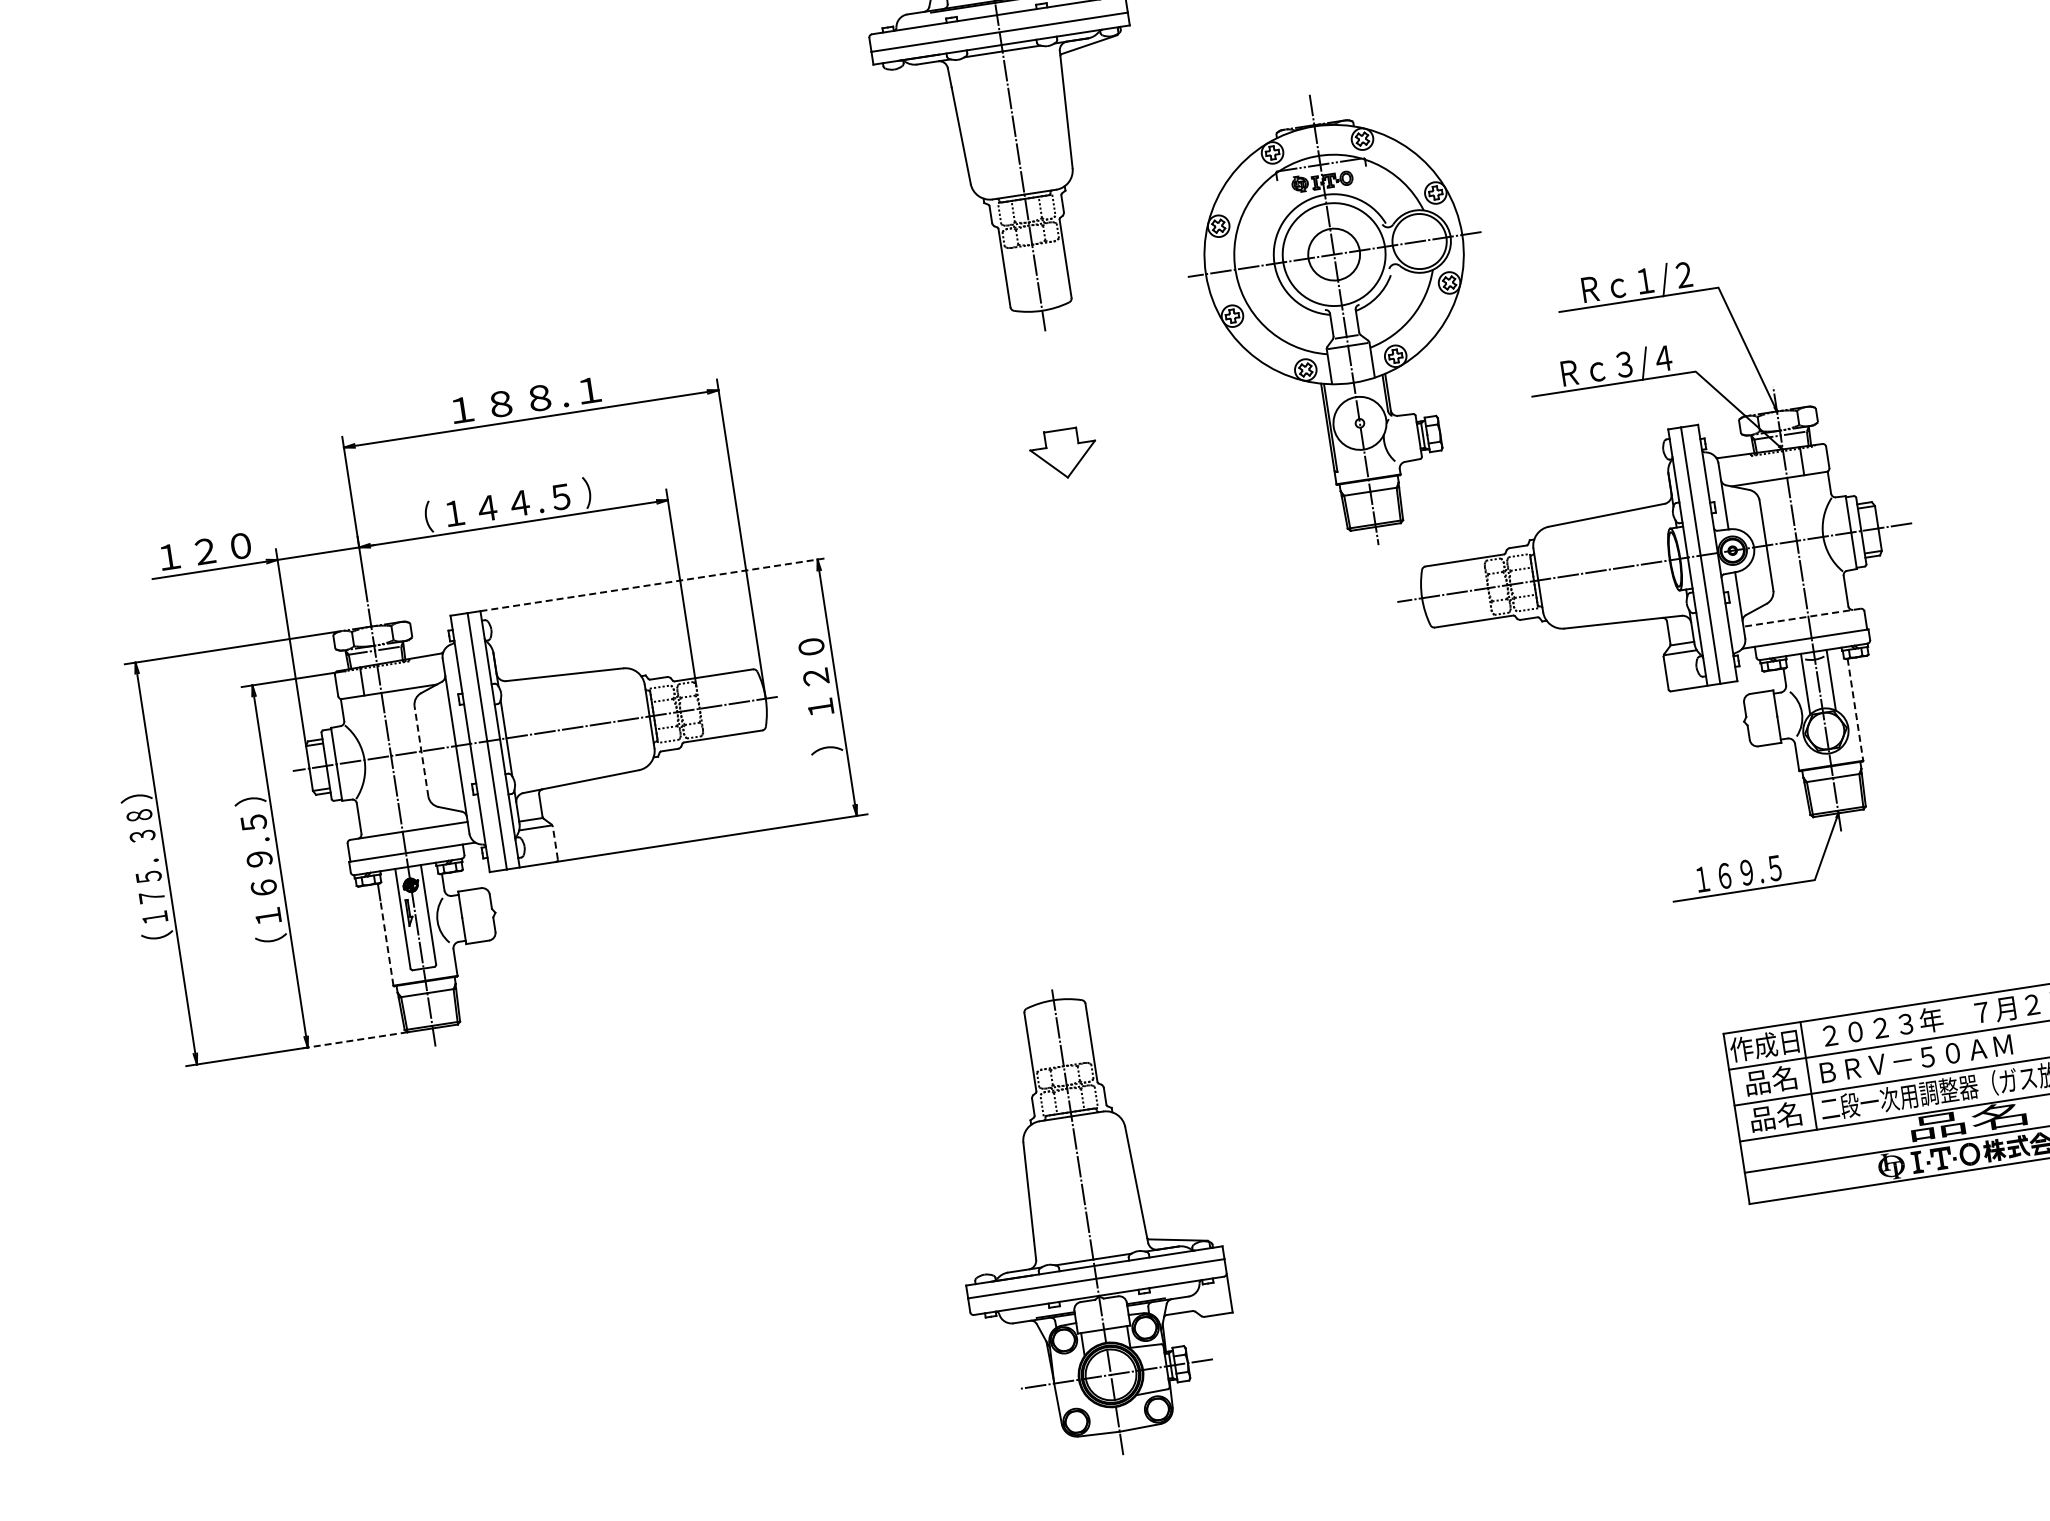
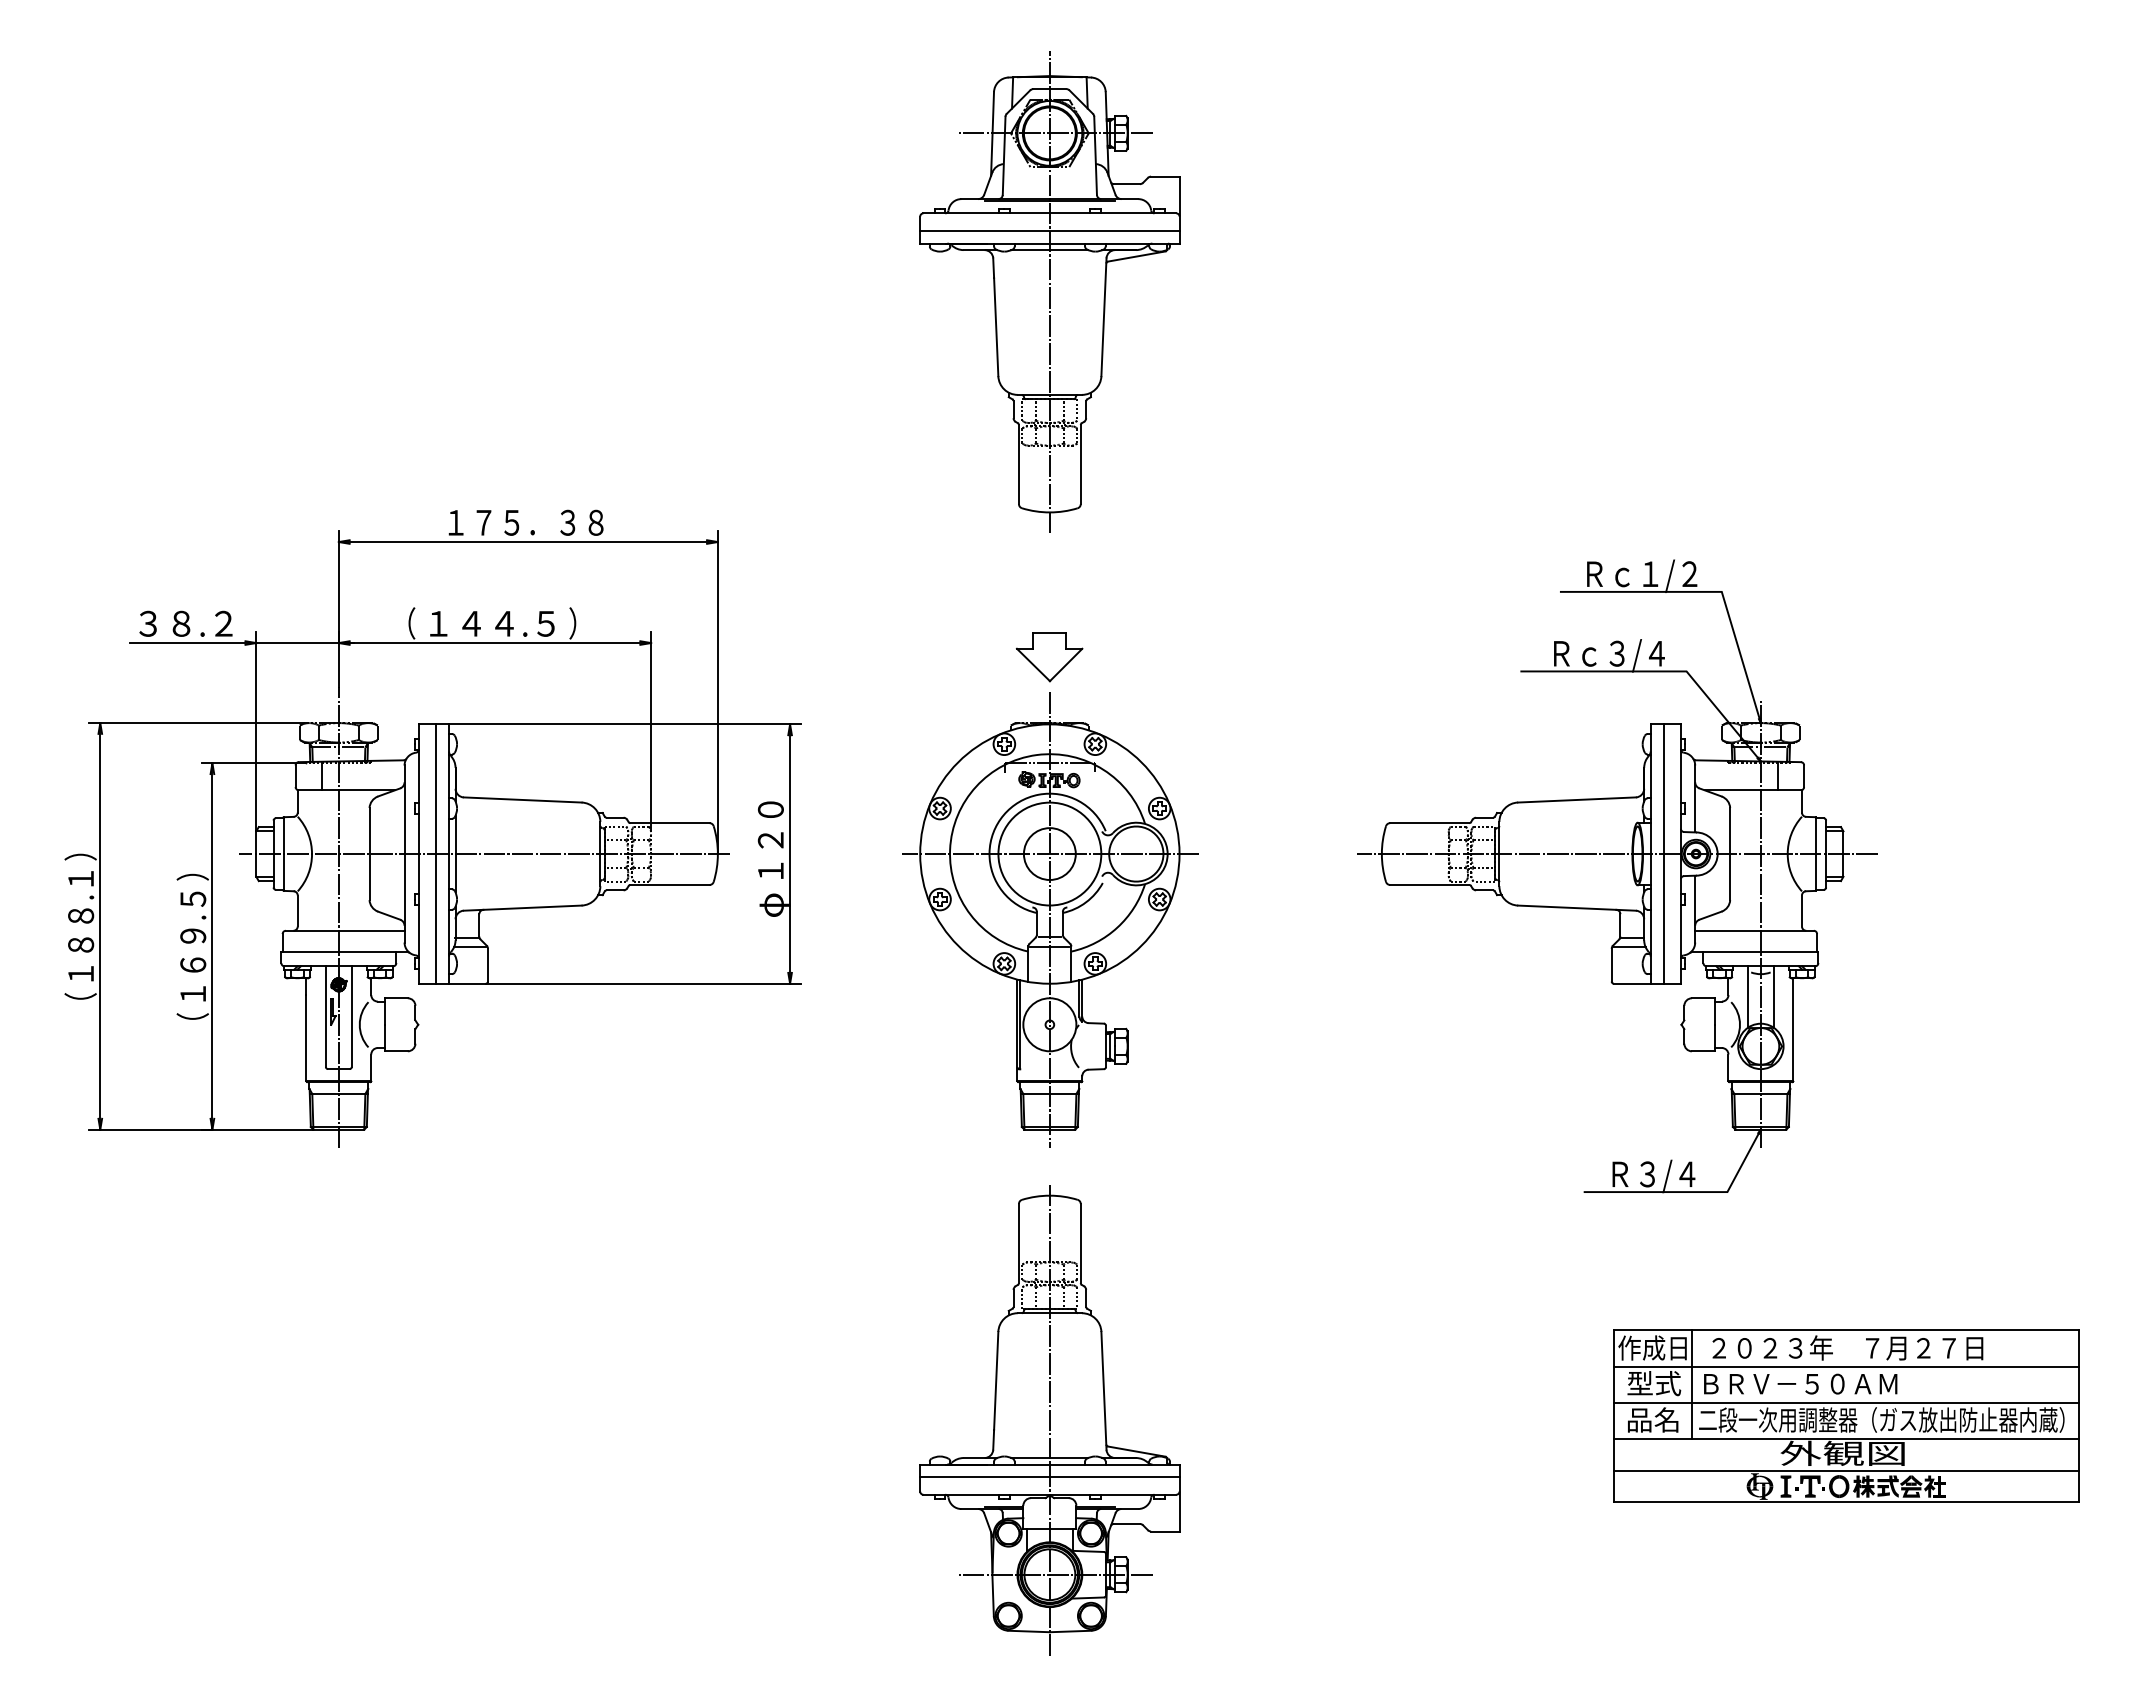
part: (1344, 319) -> (1050, 919), moved
text: (525, 400) -> (525, 522), １８８.１ -> １７５．３８
text: (204, 551) -> (185, 623), １２０ -> ３８.２
line: (653, 584) -> (624, 724), dashed -> solid
line: (1802, 617) -> (1754, 930), dashed -> solid
line: (1855, 709) -> (1793, 1029), dashed -> solid
text: (826, 741) -> (771, 905), ） -> φ
line: (421, 750) -> (369, 853), dashed -> solid
line: (555, 843) -> (488, 965), dashed -> solid
text: (147, 866) -> (81, 926), １７５．３８ -> １８８.１
text: (1739, 875) -> (1653, 1176), １６９.５ -> Ｒ３/４
line: (386, 942) -> (306, 1037), dashed -> solid
line: (352, 1040) -> (257, 1129), dashed -> solid
text: (1771, 1080) -> (1654, 1383), 品名 -> 型式
text: (1968, 1121) -> (1842, 1453), 品名 -> 外観図
part: (1087, 1222) -> (1049, 1420), moved

